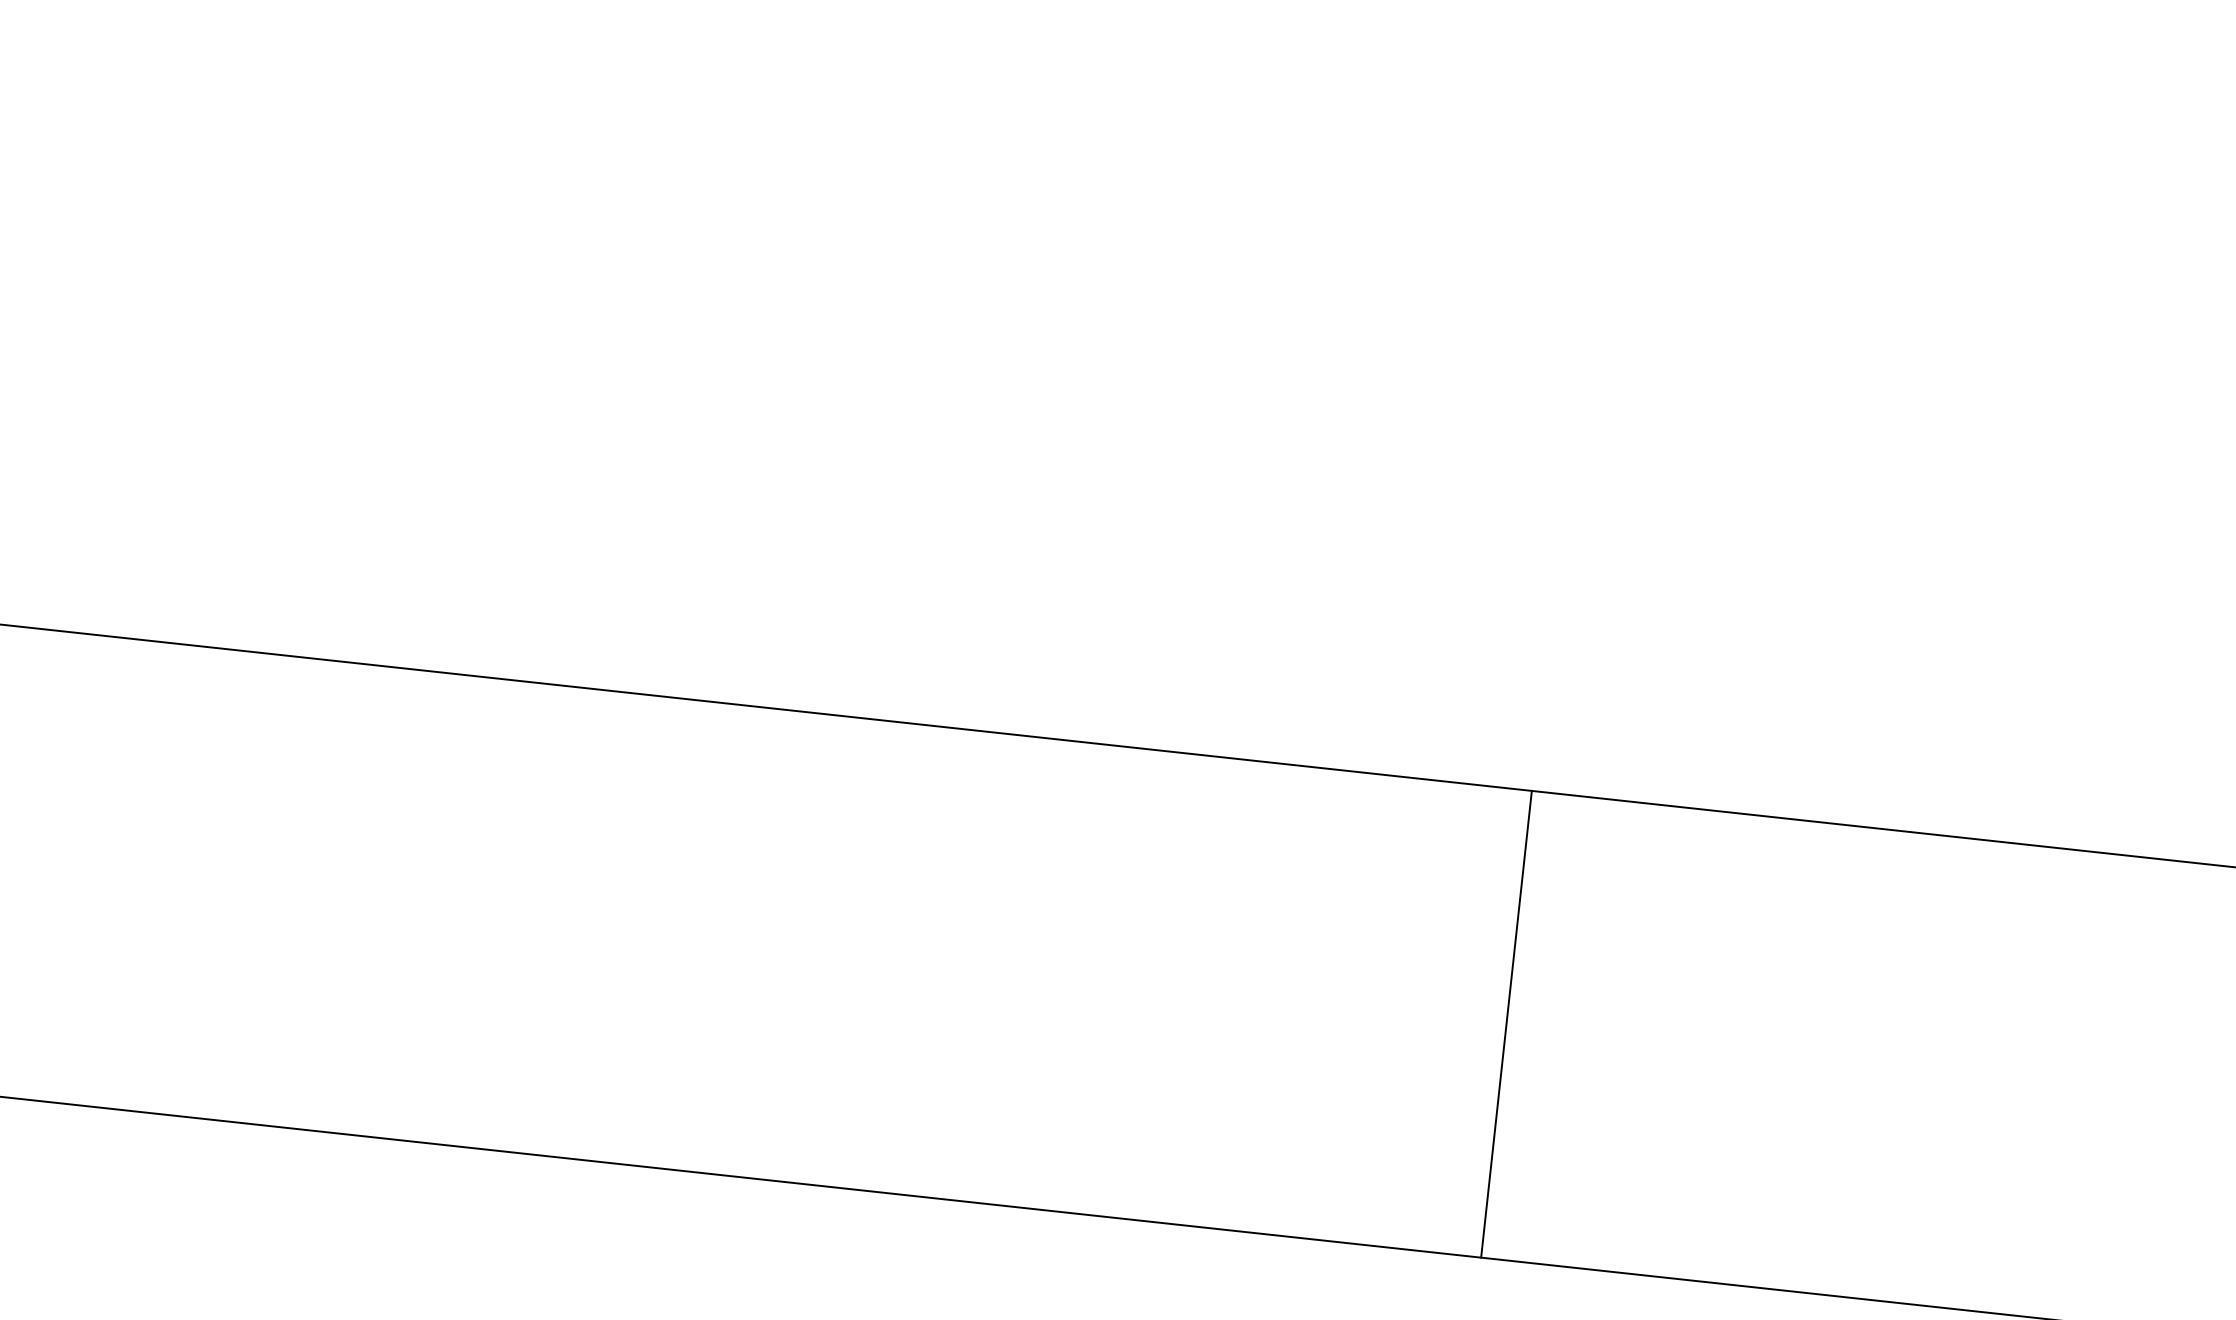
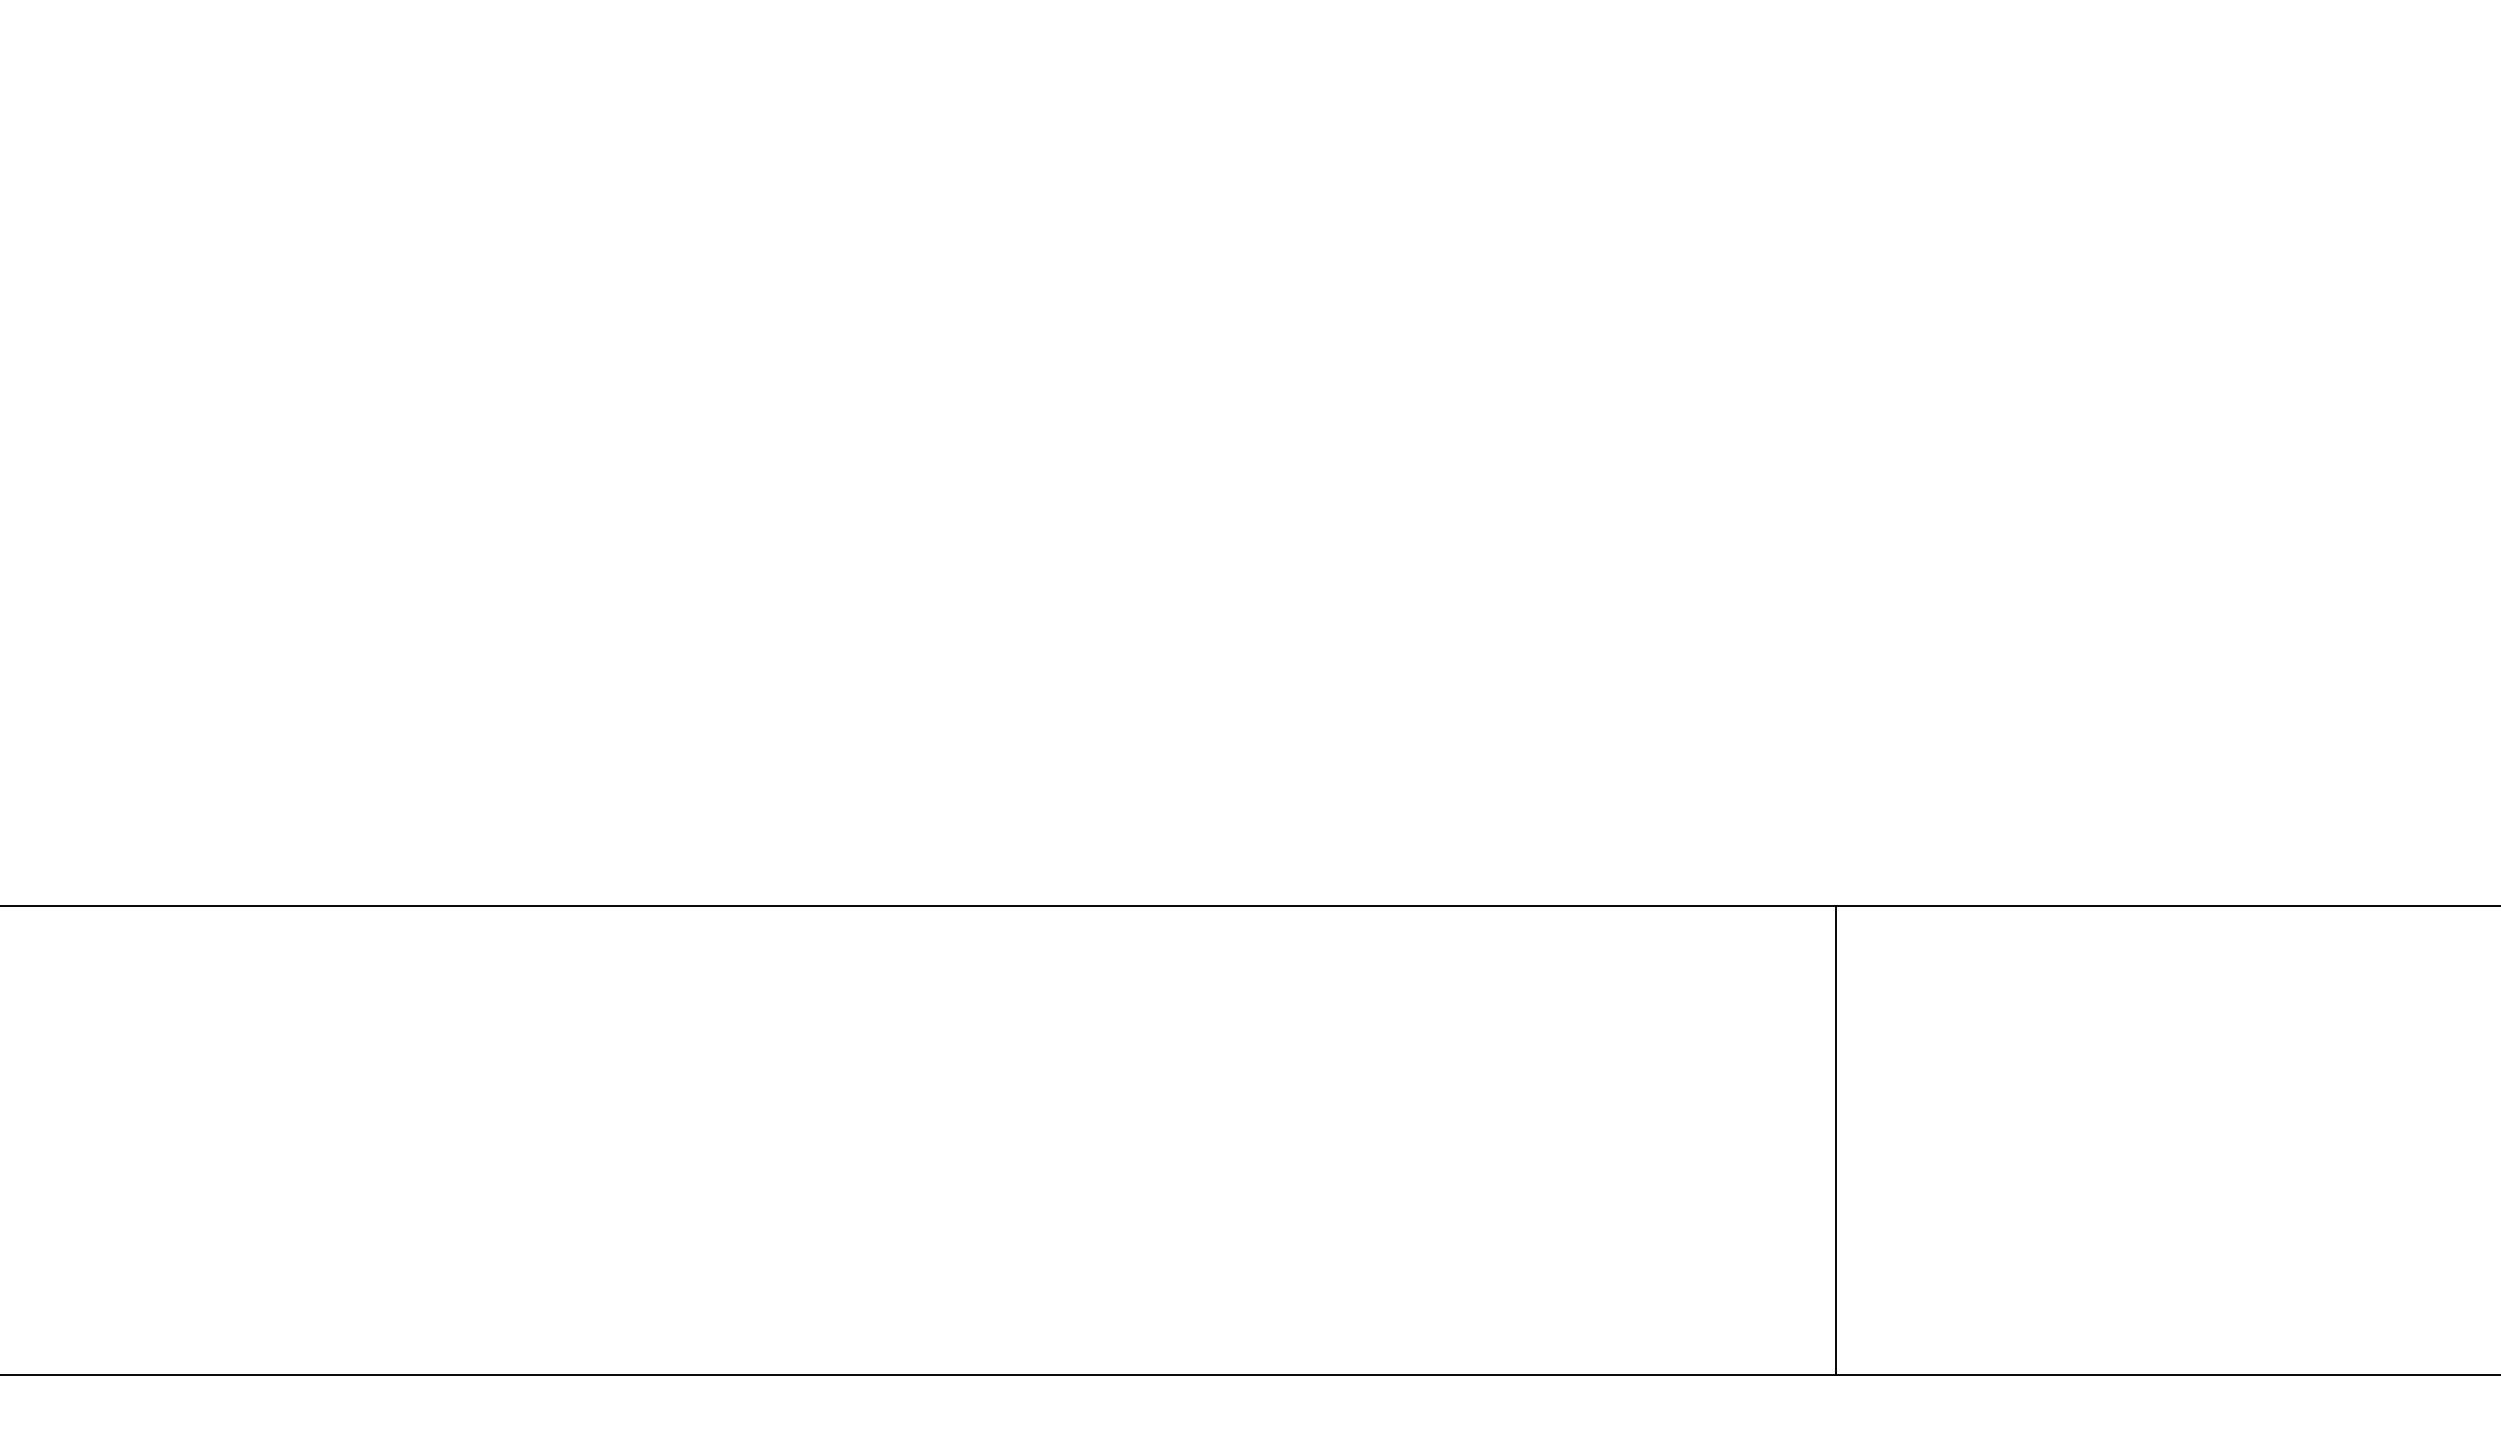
line: (1506, 1024) -> (1835, 1140), moved

